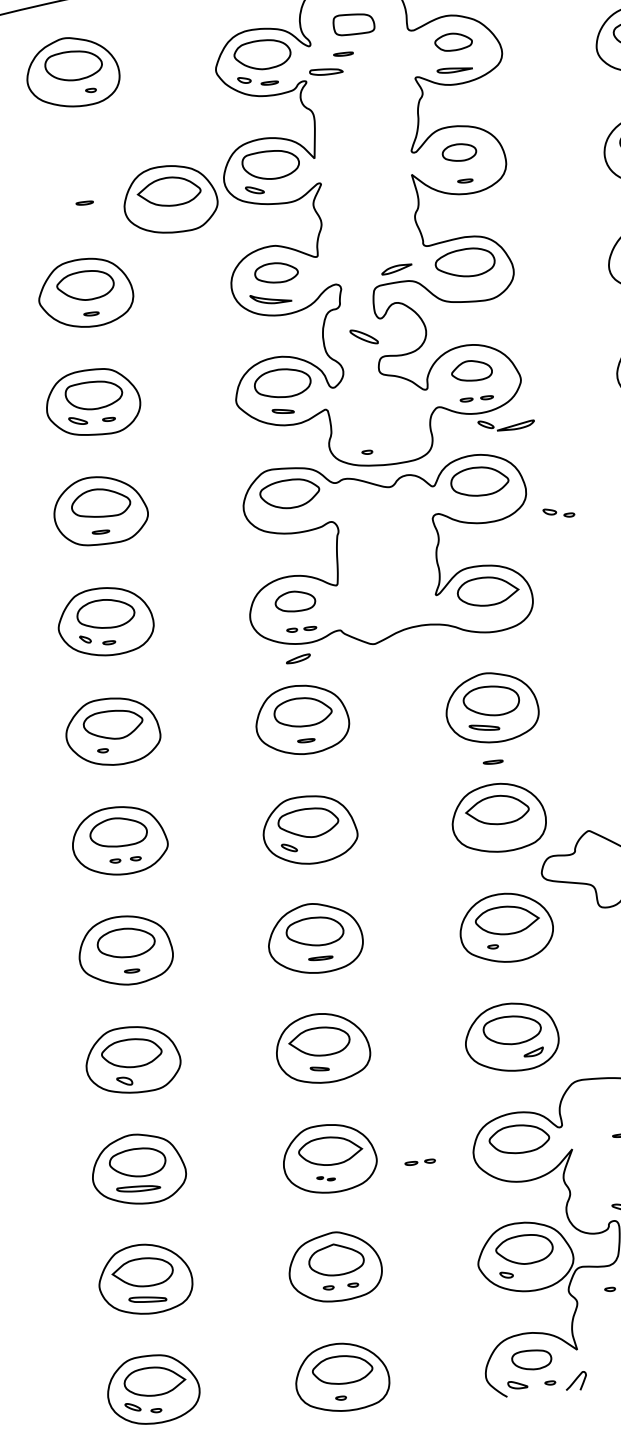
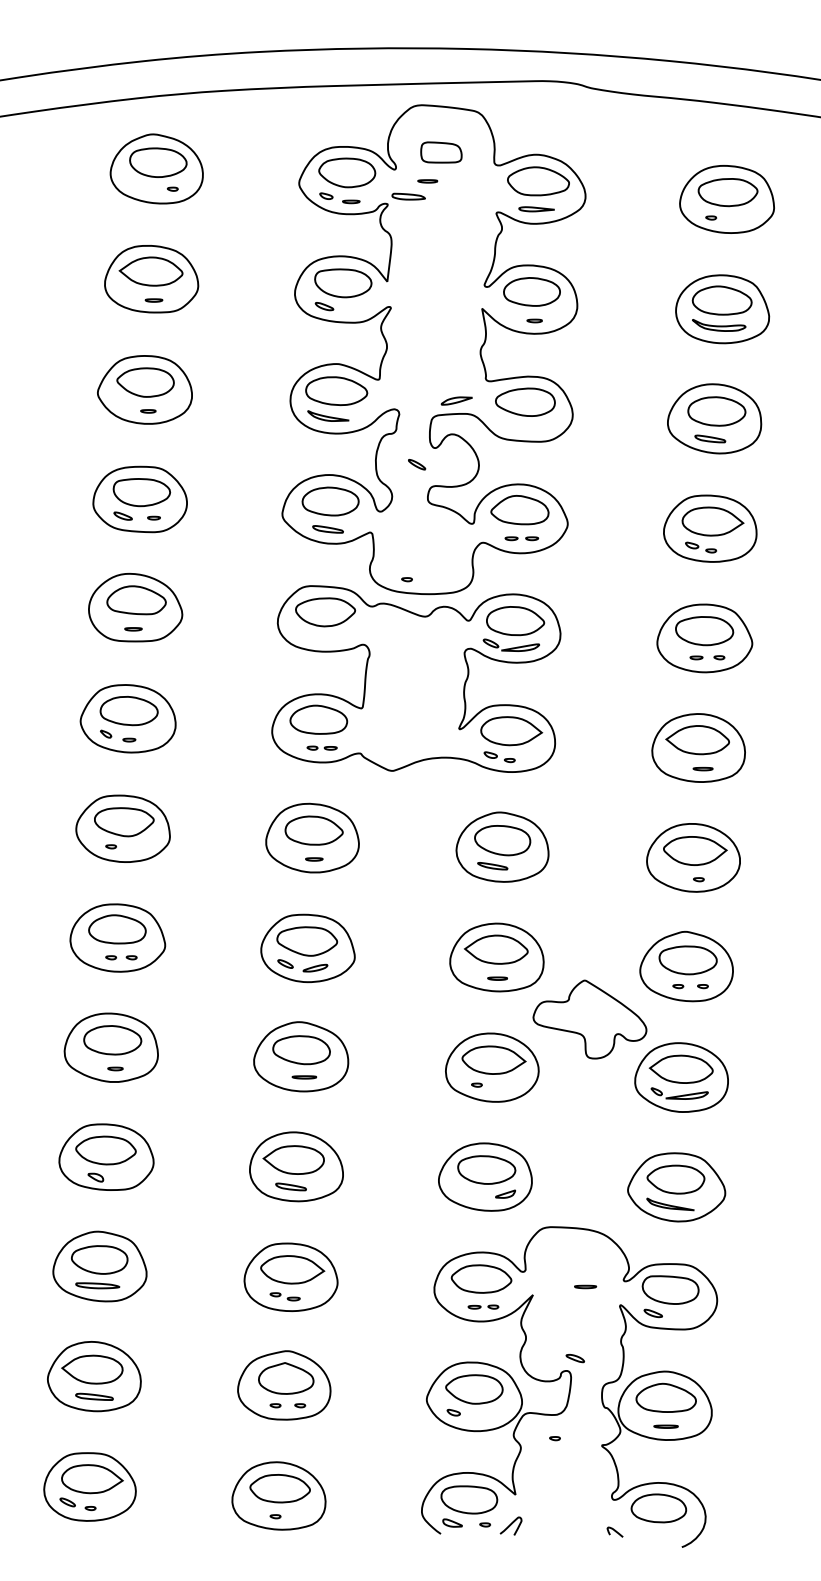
part: (453, 42) -> (538, 181), size x1.67
part: (458, 152) -> (531, 291), size x1.67
part: (170, 199) -> (151, 279), moved
part: (276, 272) -> (336, 390), size x1.43
part: (364, 336) -> (417, 464), size x0.62
part: (471, 371) -> (519, 510), size x1.43
part: (282, 411) -> (327, 529), size x1.43
part: (505, 423) -> (510, 644), moved
part: (558, 513) -> (499, 757), moved
part: (294, 601) -> (318, 719), size x1.43
part: (298, 658) -> (315, 967), moved
line: (493, 762) -> (497, 978), moved
part: (319, 1068) -> (290, 1186), size x1.67
part: (420, 1161) -> (483, 1306), moved
part: (325, 1178) -> (284, 1296), size x1.67
part: (531, 1359) -> (469, 1499), size x1.43

